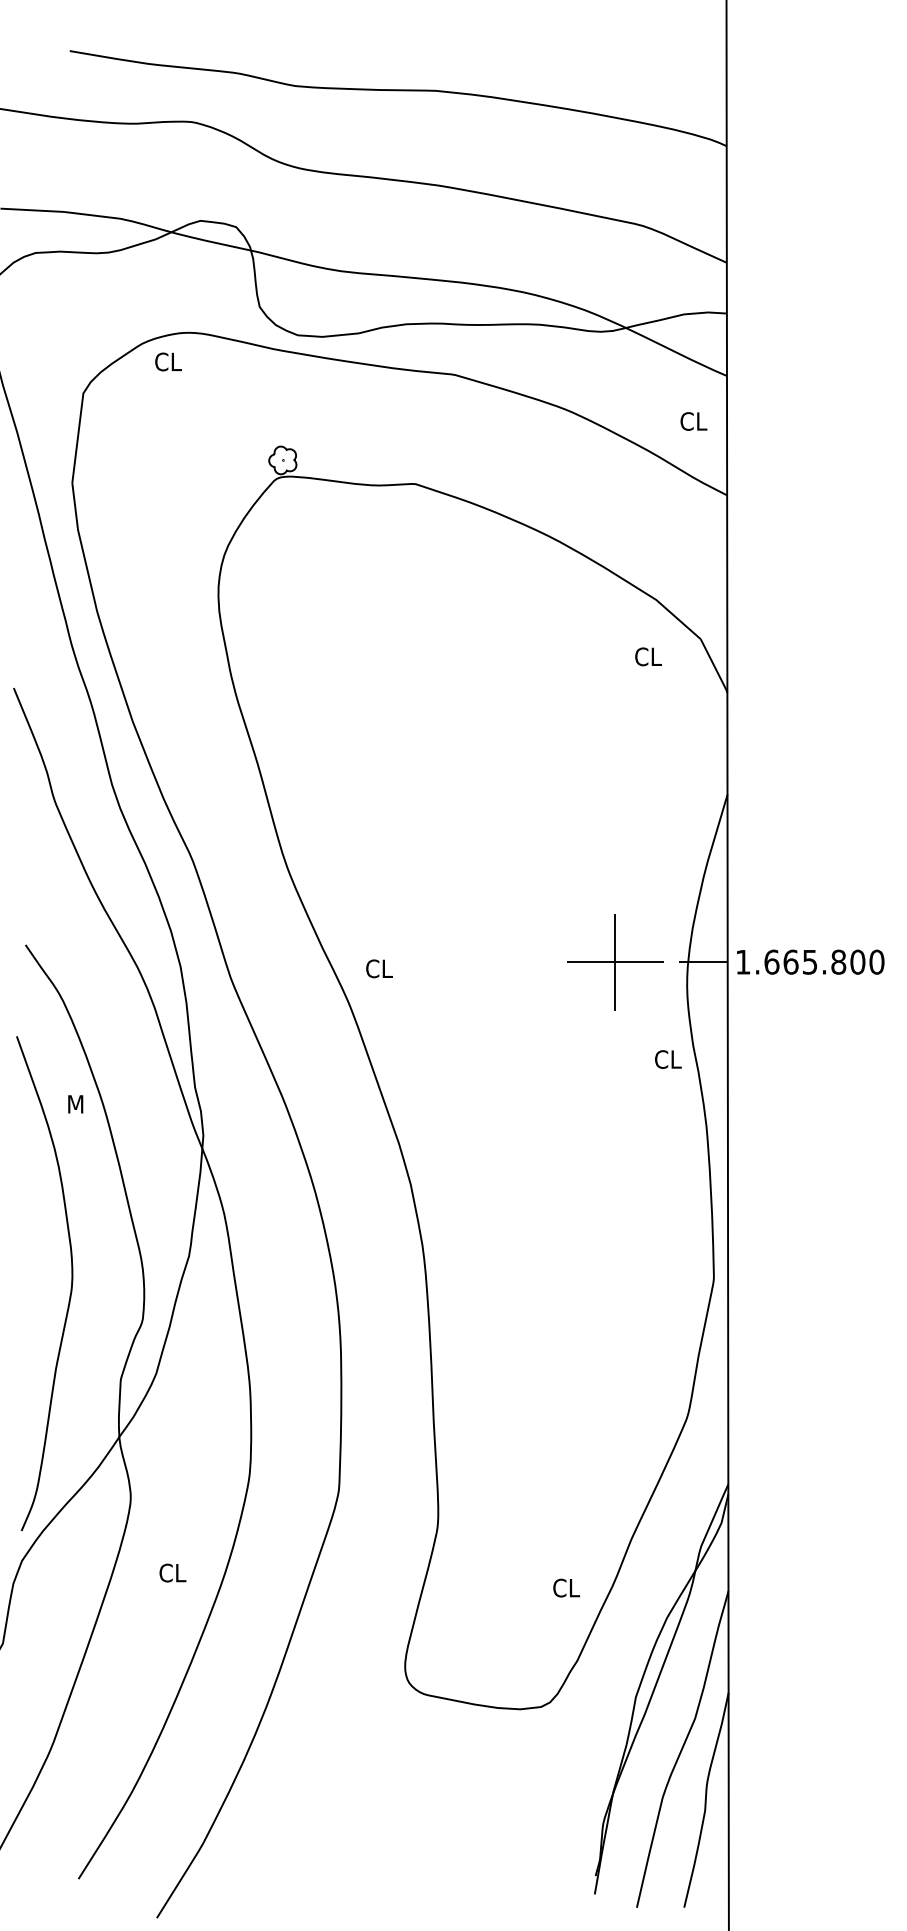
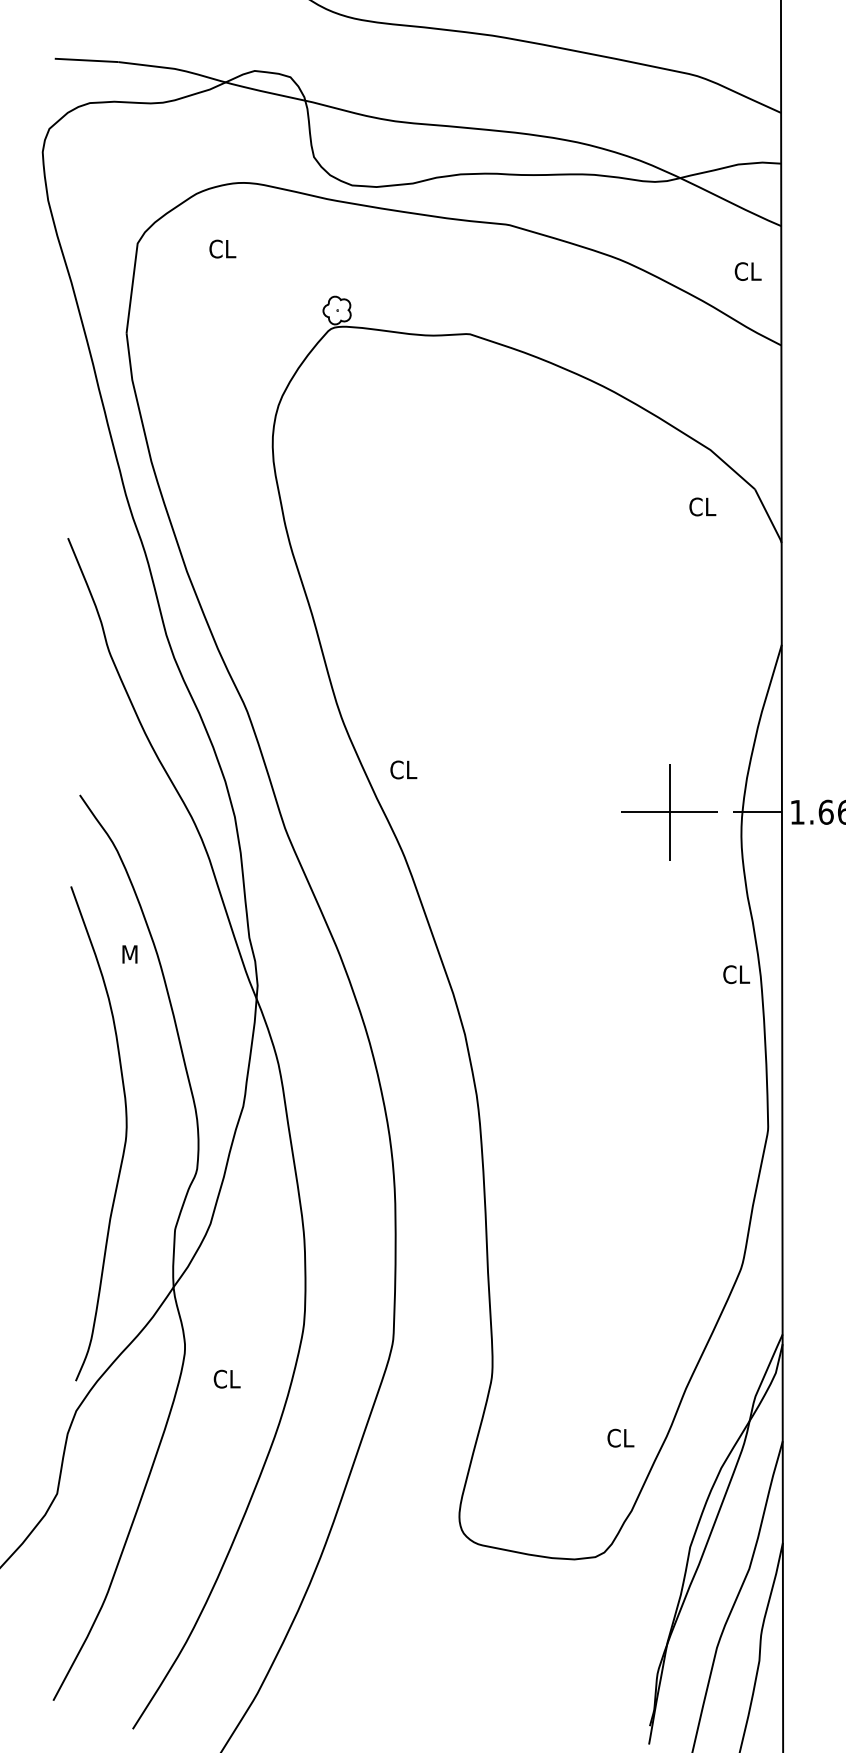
text: (168, 361) -> (222, 248), moved
text: (379, 968) -> (403, 769), moved
text: (668, 1059) -> (736, 974), moved
text: (172, 1572) -> (226, 1378), moved

